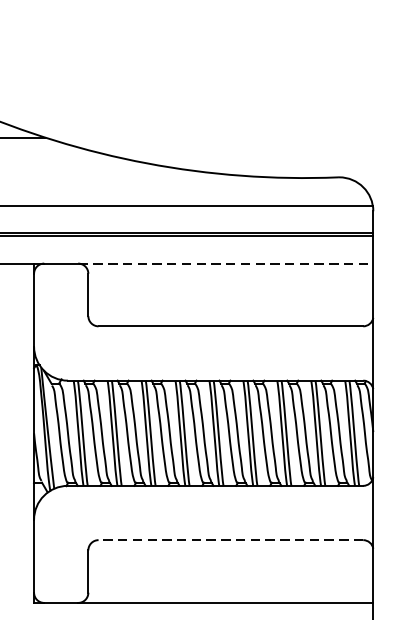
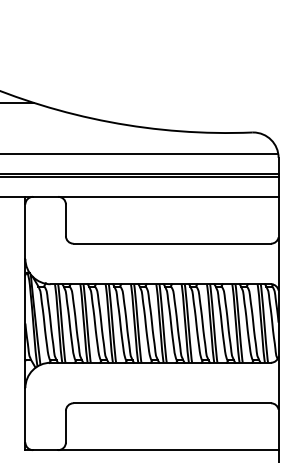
line: (225, 263) -> (168, 196), dashed -> solid
line: (231, 540) -> (172, 403), dashed -> solid

